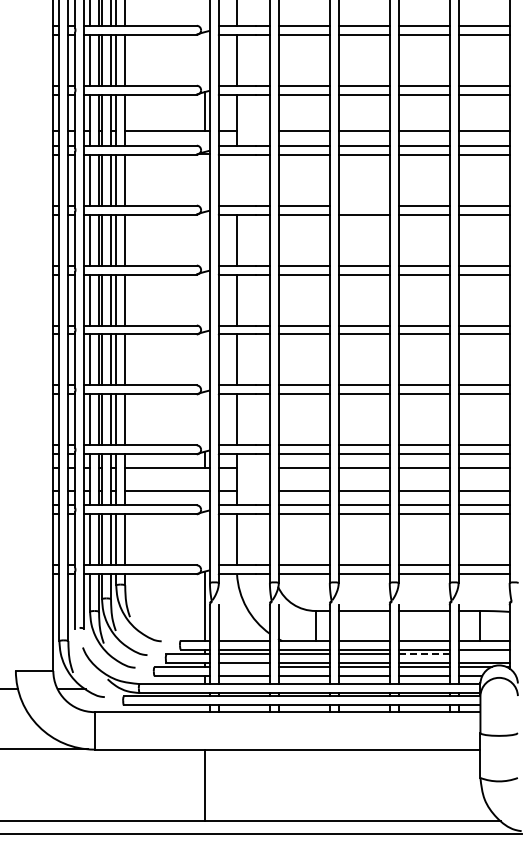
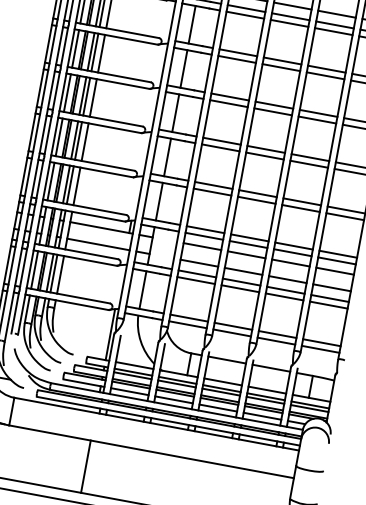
line: (236, 179) -> (191, 24), added
line: (363, 205) -> (282, 60), added
line: (423, 654) -> (264, 400), dashed -> solid
line: (483, 654) -> (309, 408), added
line: (243, 667) -> (130, 385), added

